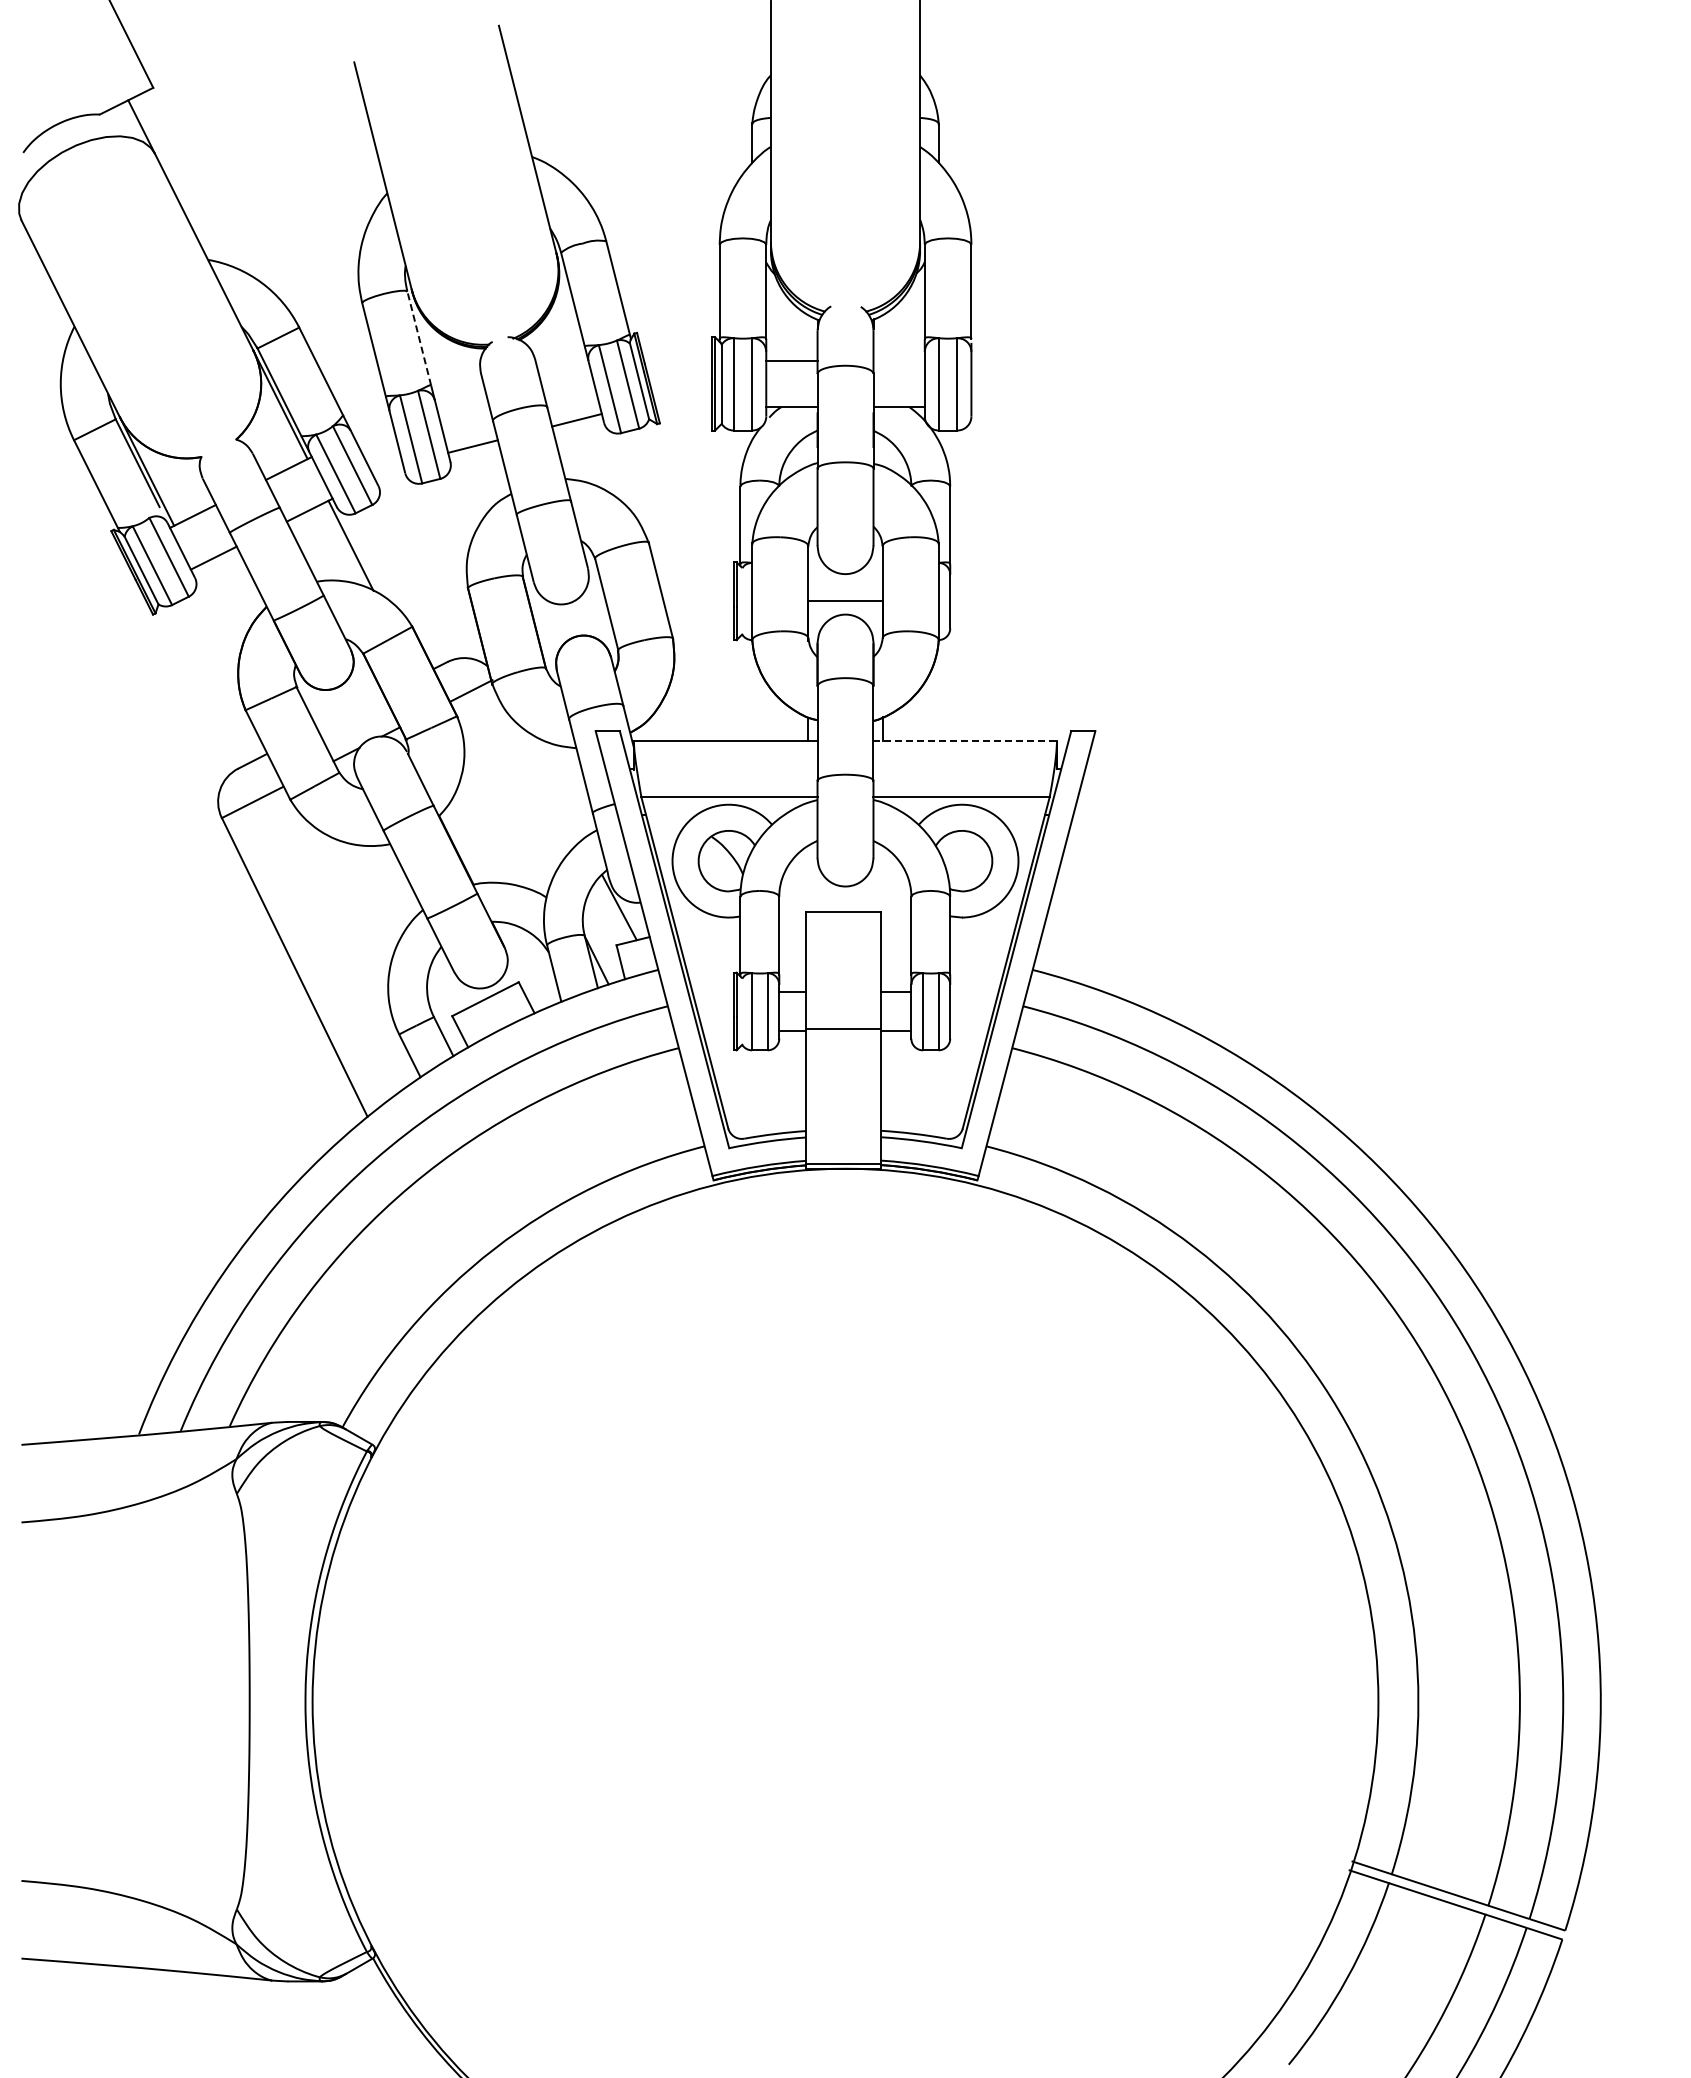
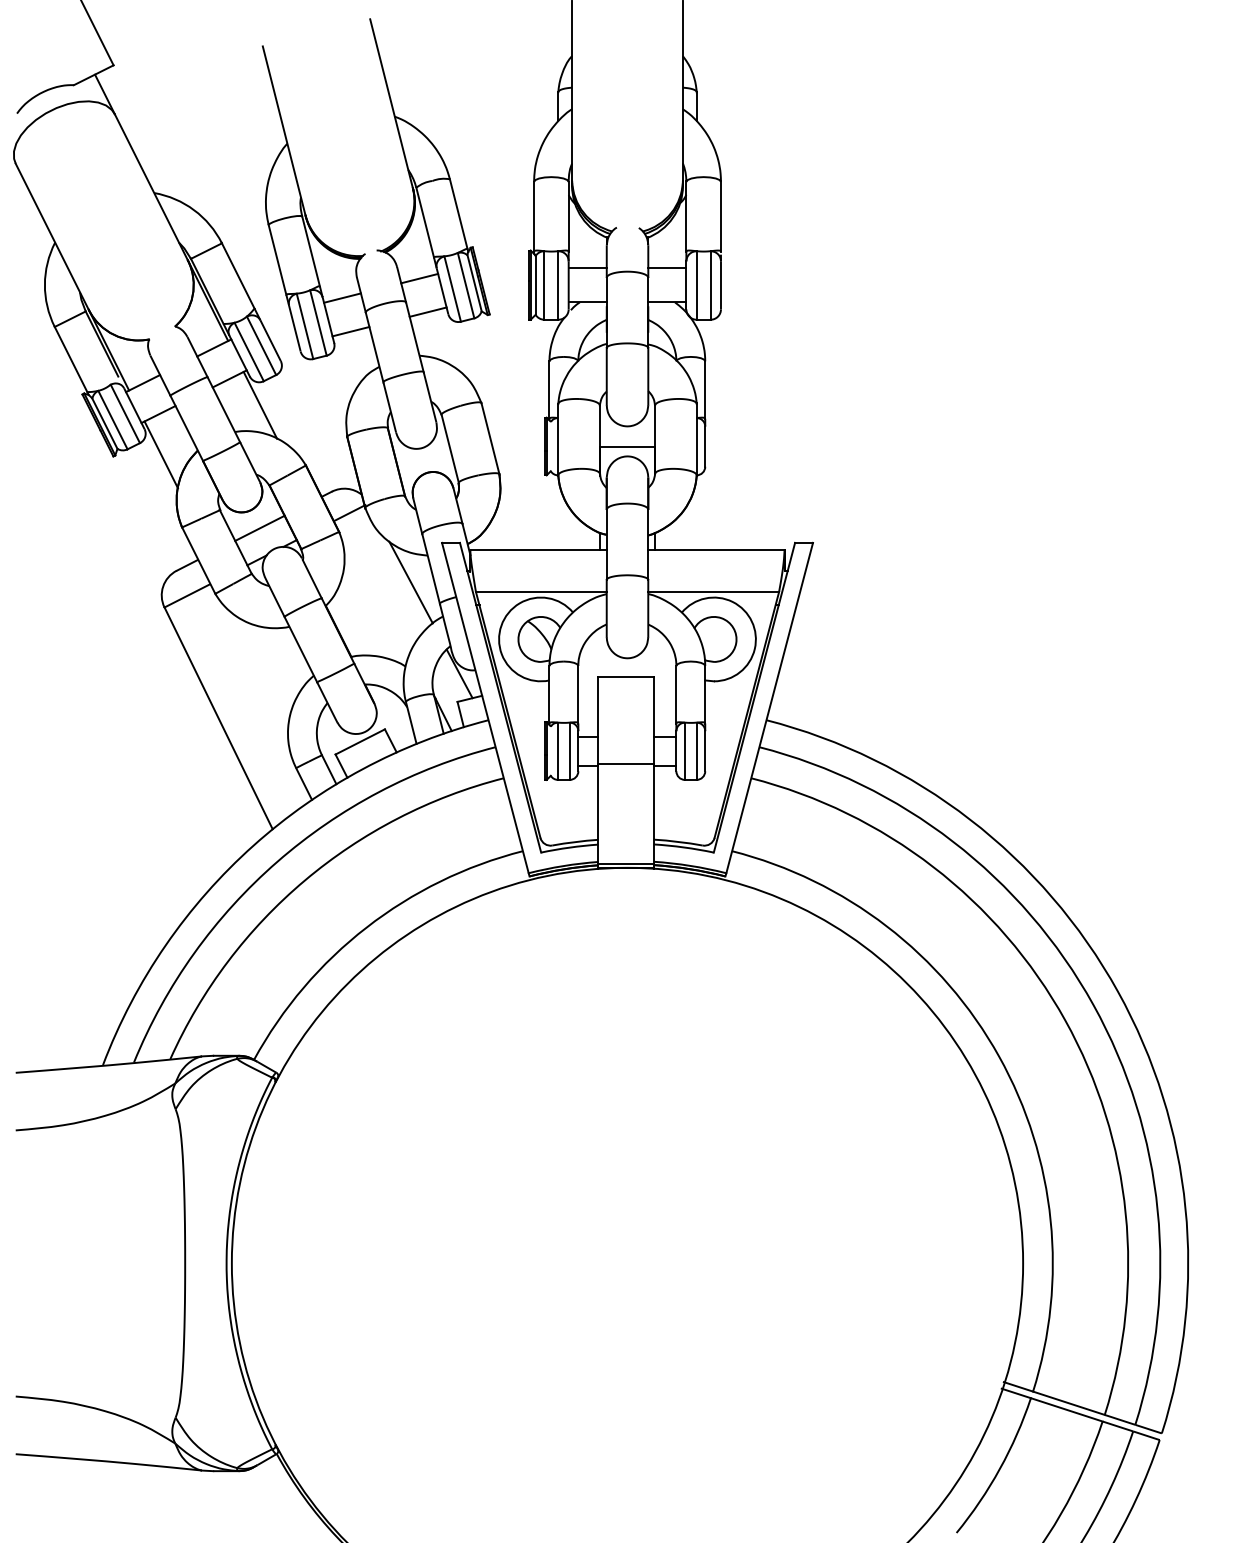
line: (419, 338) -> (311, 251), dashed -> solid
line: (898, 360) -> (666, 267), added
line: (565, 374) -> (419, 278), added
line: (461, 401) -> (342, 298), added
line: (217, 612) -> (161, 454), added
line: (350, 711) -> (260, 528), added
line: (965, 741) -> (716, 550), dashed -> solid
line: (553, 784) -> (410, 582), added

